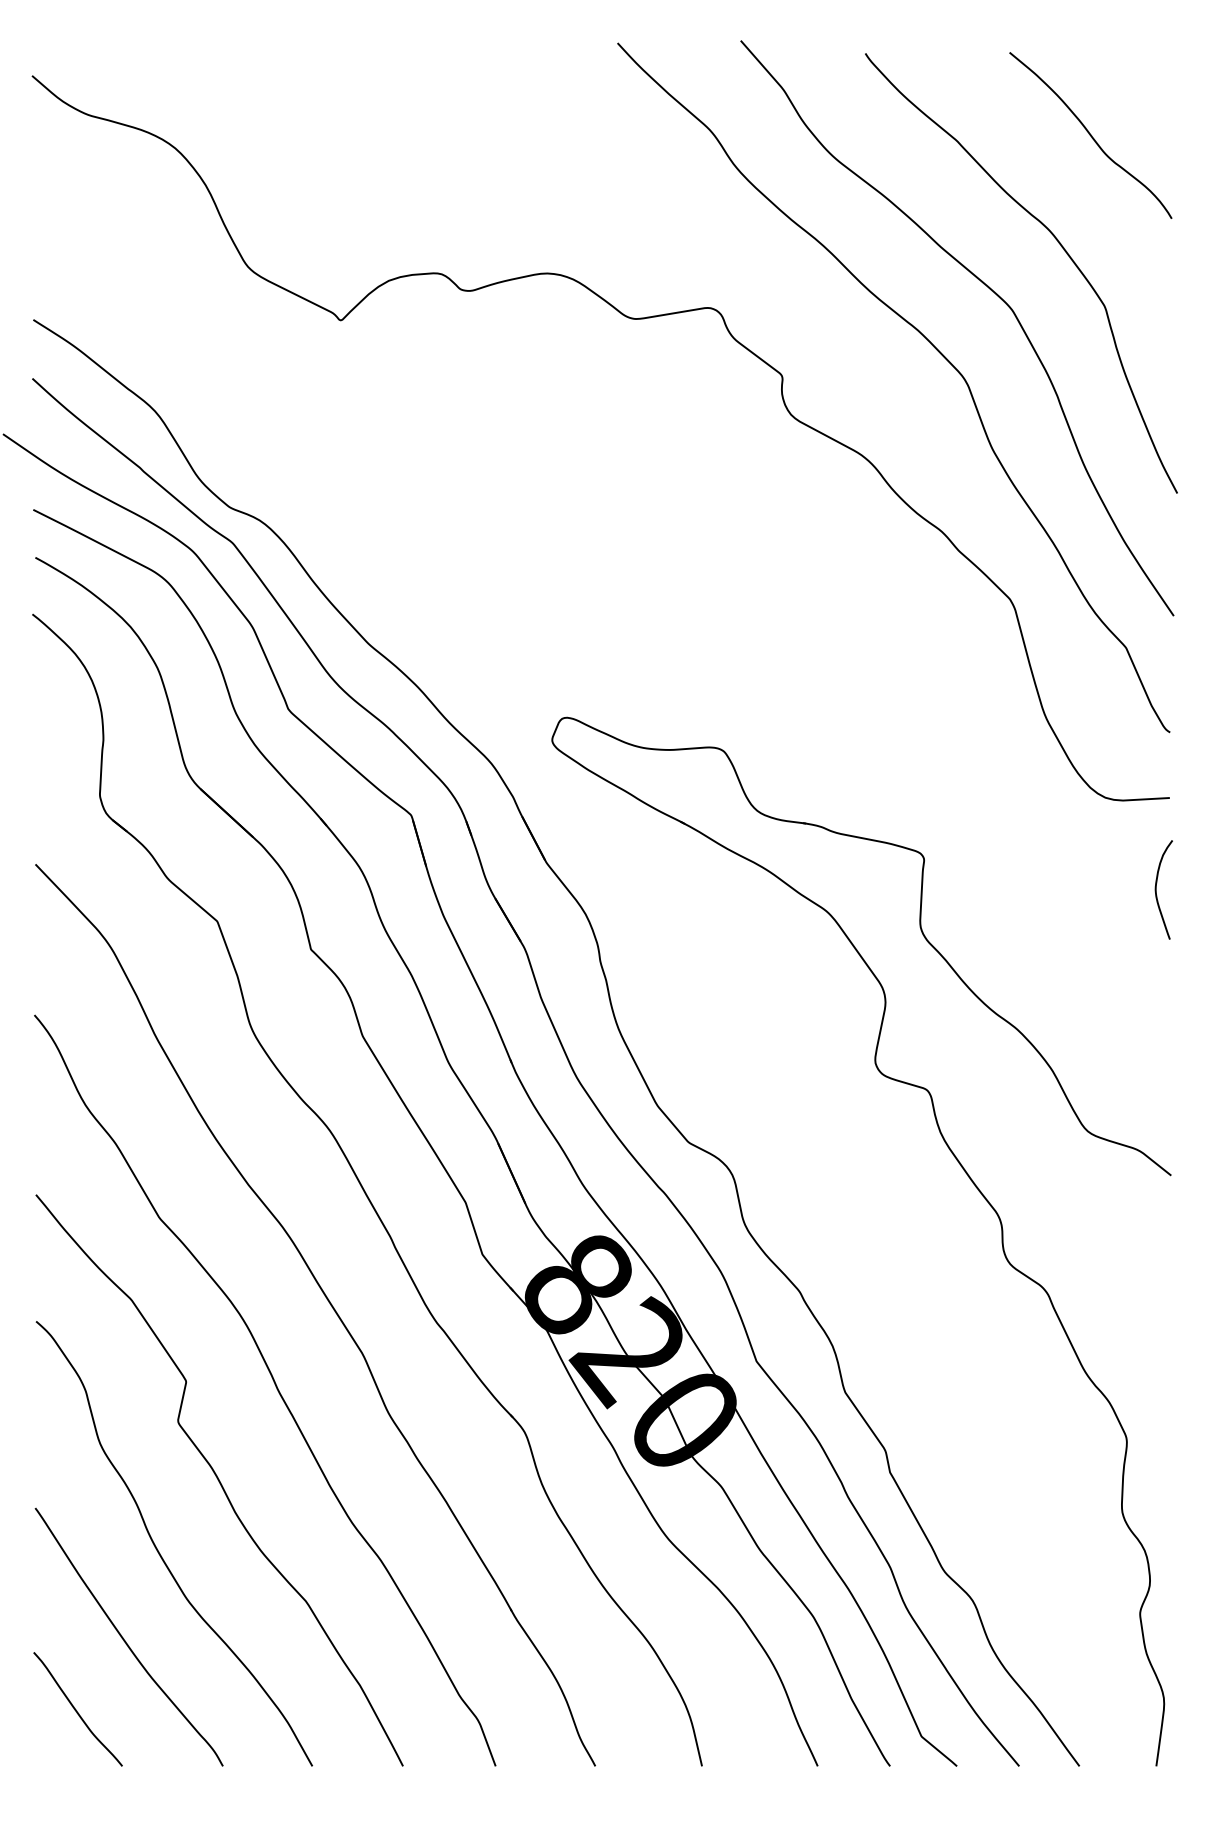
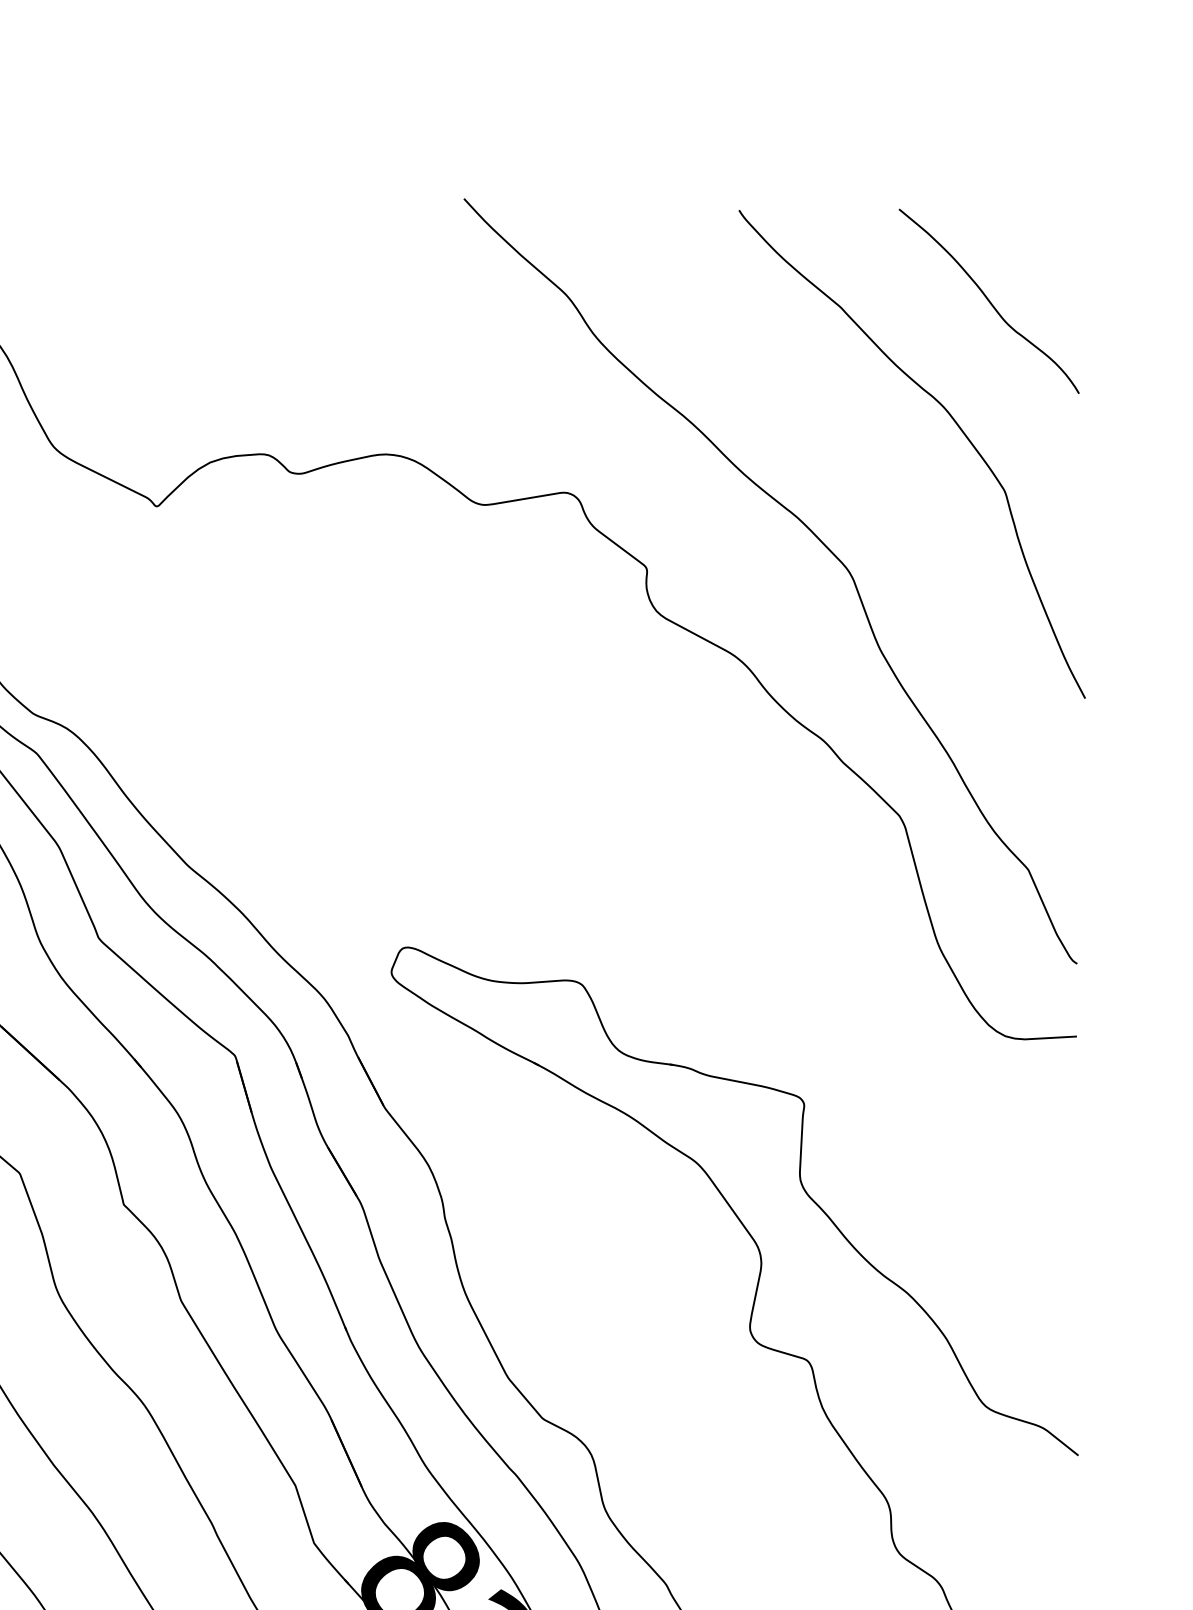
curve: (991, 291) -> (878, 474), removed
curve: (1156, 889) -> (1062, 1138), removed

